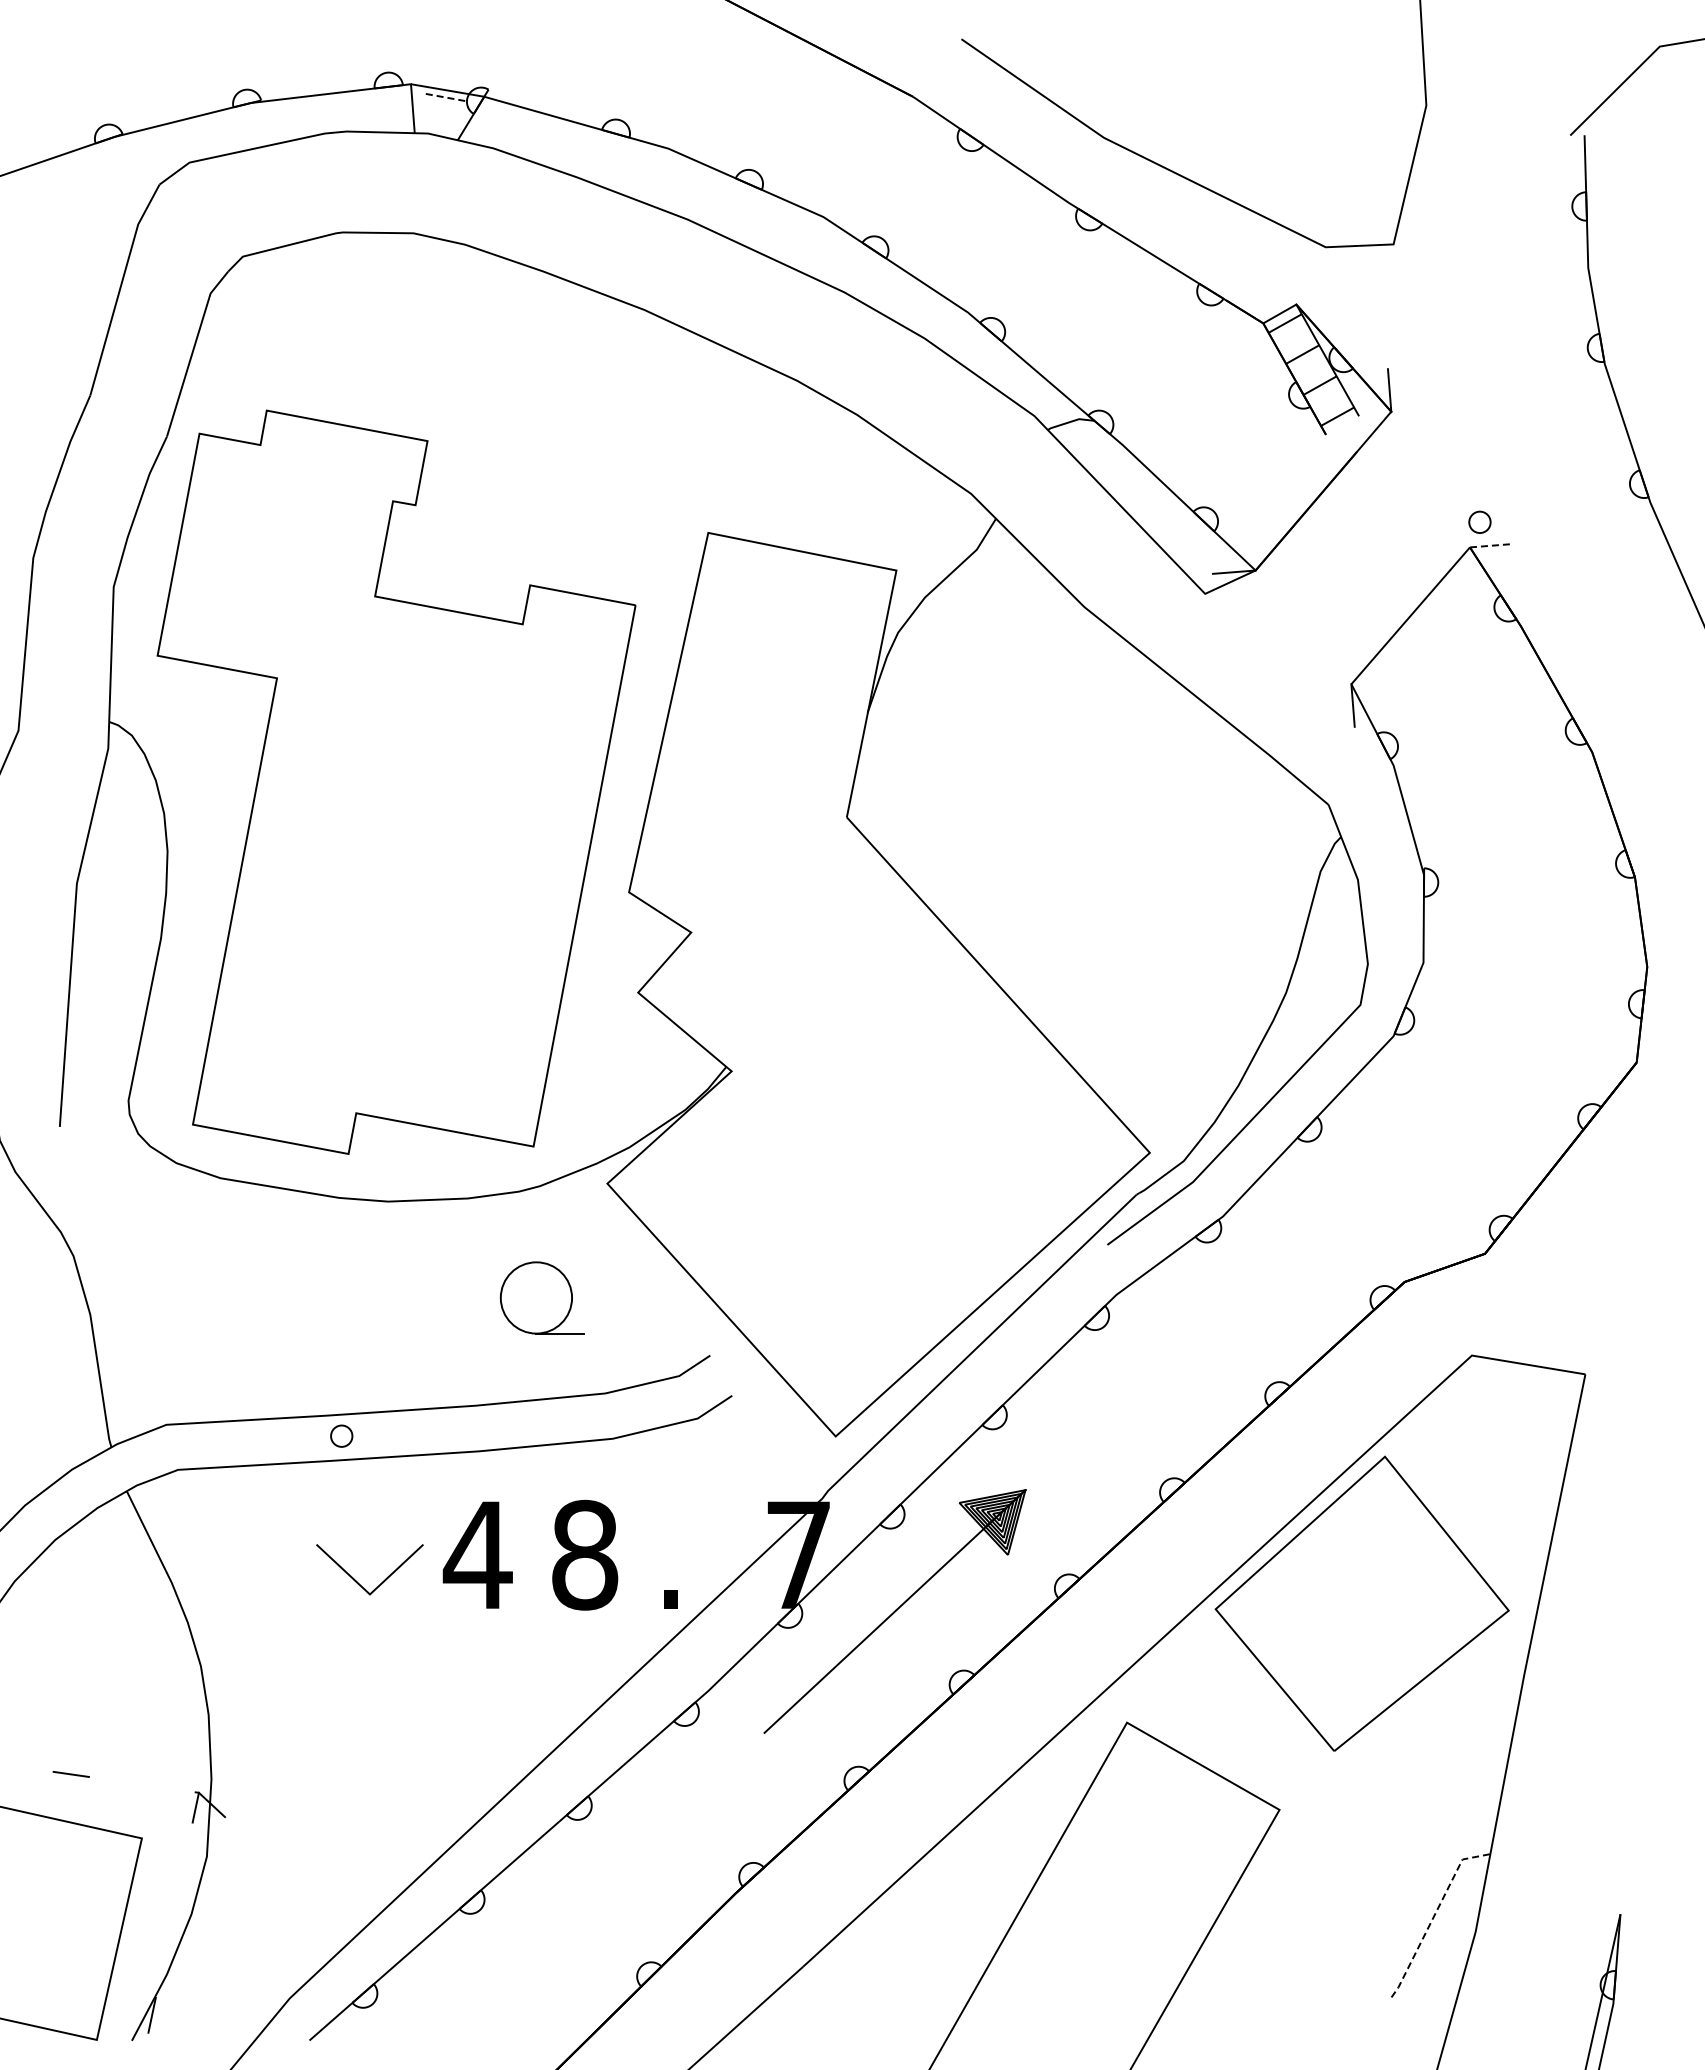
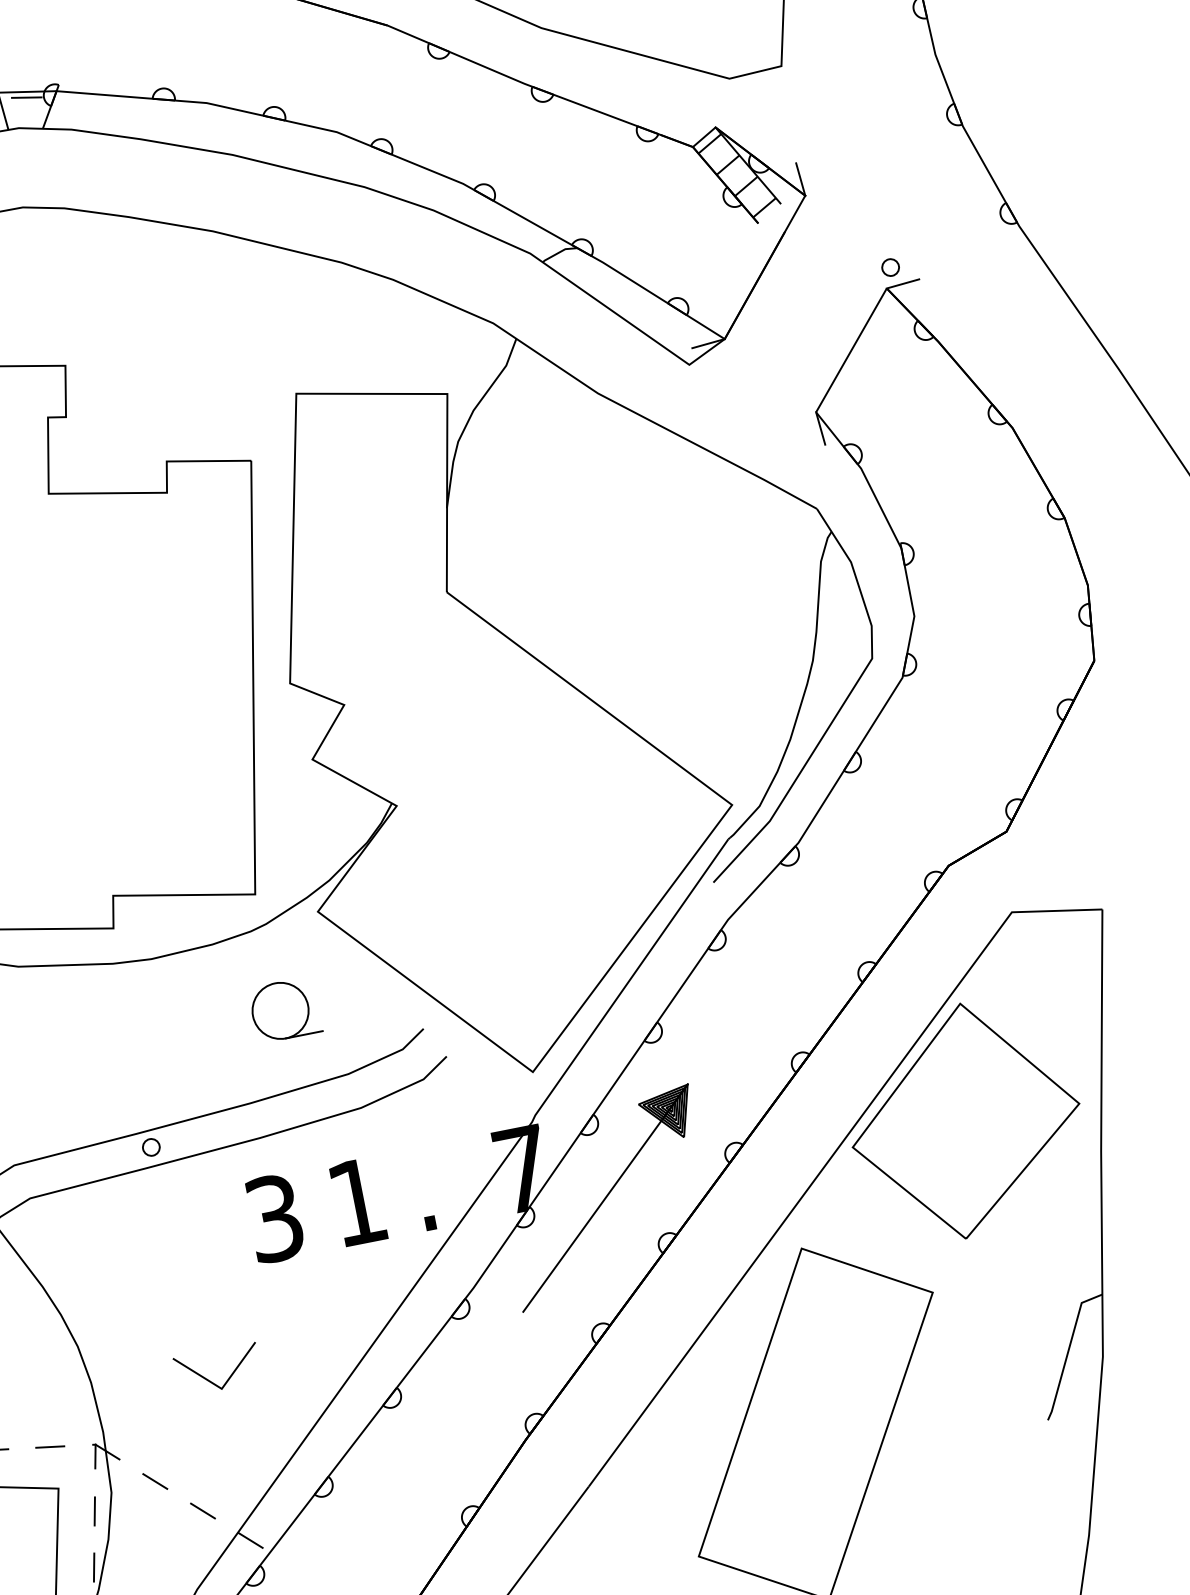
line: (445, 97) -> (26, 97), dashed -> solid
line: (1491, 545) -> (903, 283), dashed -> solid
text: (477, 1554) -> (274, 1218), 4 -> 3
text: (585, 1554) -> (357, 1201), 8 -> 1
line: (357, 1581) -> (210, 1380), moved
line: (141, 1784) -> (49, 1447), added
line: (264, 1853) -> (155, 1481), added
line: (181, 1875) -> (94, 1511), added
line: (316, 1901) -> (203, 1510), added
line: (1434, 1916) -> (1068, 1351), dashed -> solid
line: (166, 1945) -> (93, 1567), added
line: (368, 1950) -> (250, 1540), added

